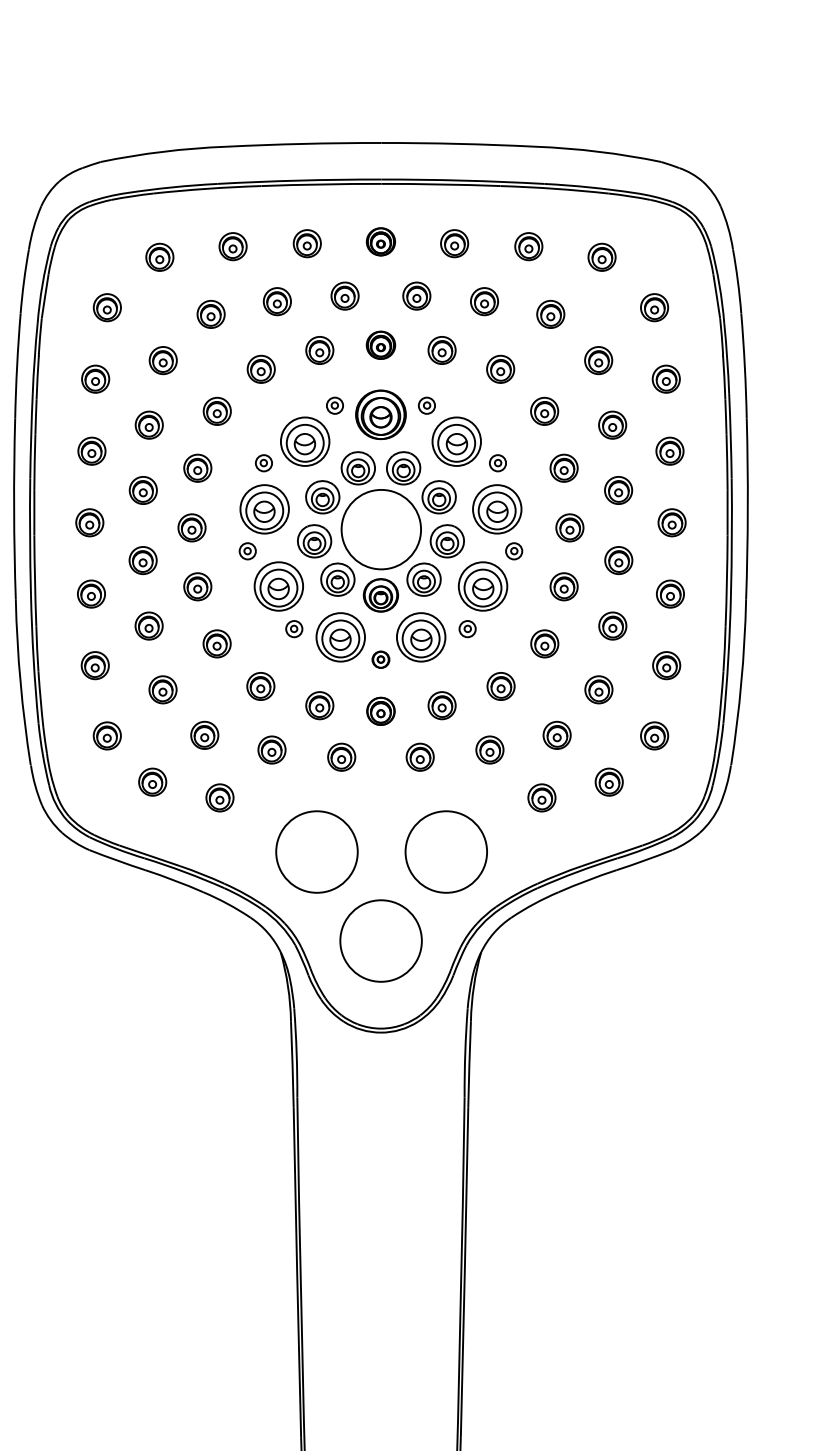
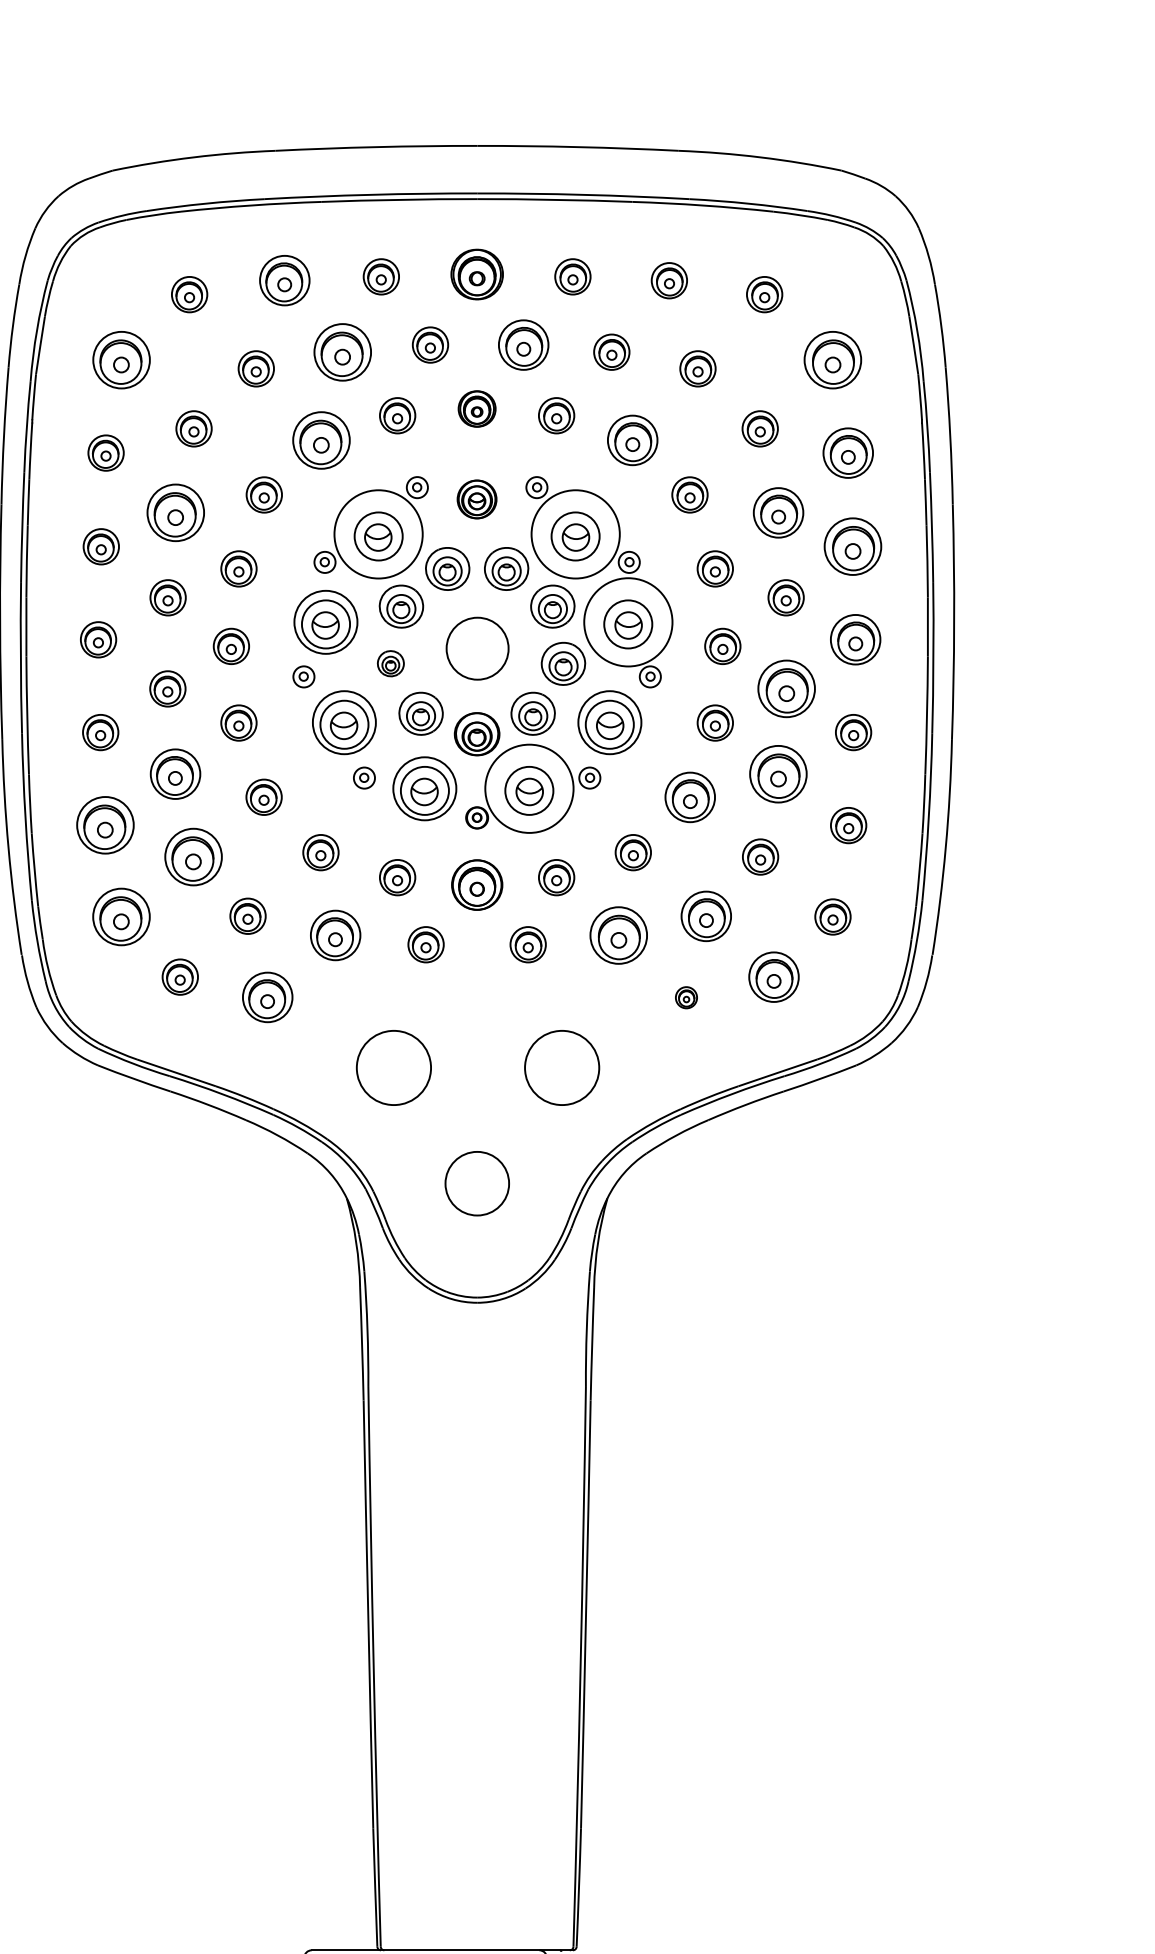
part: (380, 241) -> (476, 274), size x1.4
part: (232, 246) -> (284, 280), size x1.4
part: (416, 295) -> (523, 344), size x1.4
part: (276, 301) -> (341, 351), size x1.6
part: (106, 307) -> (120, 359), size x1.6
part: (654, 307) -> (832, 359), size x1.6
part: (261, 368) -> (321, 439), size x1.6
part: (500, 368) -> (632, 439), size x1.4
part: (665, 378) -> (847, 452), size x1.4
part: (380, 414) -> (476, 499), size x0.6
part: (149, 424) -> (175, 512), size x1.6
part: (611, 424) -> (777, 512), size x1.4
circle: (305, 441) -> (378, 533), size x1.4
circle: (456, 441) -> (575, 533), size x1.4
part: (669, 451) -> (852, 546), size x1.6
circle: (496, 508) -> (627, 621), size x1.4
part: (671, 522) -> (855, 639), size x1.4
circle: (381, 529) -> (477, 648), size x0.6
part: (314, 541) -> (390, 663), size x0.6
part: (618, 560) -> (785, 688), size x1.6
part: (149, 625) -> (175, 773), size x1.4
part: (612, 625) -> (778, 773), size x1.6
circle: (420, 637) -> (528, 788), size x1.4
part: (544, 643) -> (689, 796), size x1.4
part: (95, 665) -> (105, 825), size x1.6
part: (162, 689) -> (193, 856), size x1.6
part: (380, 710) -> (476, 884), size x1.4
part: (556, 734) -> (705, 915), size x1.4
part: (106, 735) -> (120, 916), size x1.6
part: (271, 749) -> (334, 934), size x1.4
part: (489, 749) -> (618, 934), size x1.6
part: (608, 781) -> (773, 976), size x1.4
part: (219, 797) -> (267, 997), size x1.4
part: (541, 797) -> (686, 997), size x0.6
circle: (316, 851) -> (393, 1067), size x0.7
circle: (446, 851) -> (562, 1067), size x0.7
circle: (381, 940) -> (477, 1183), size x0.6

